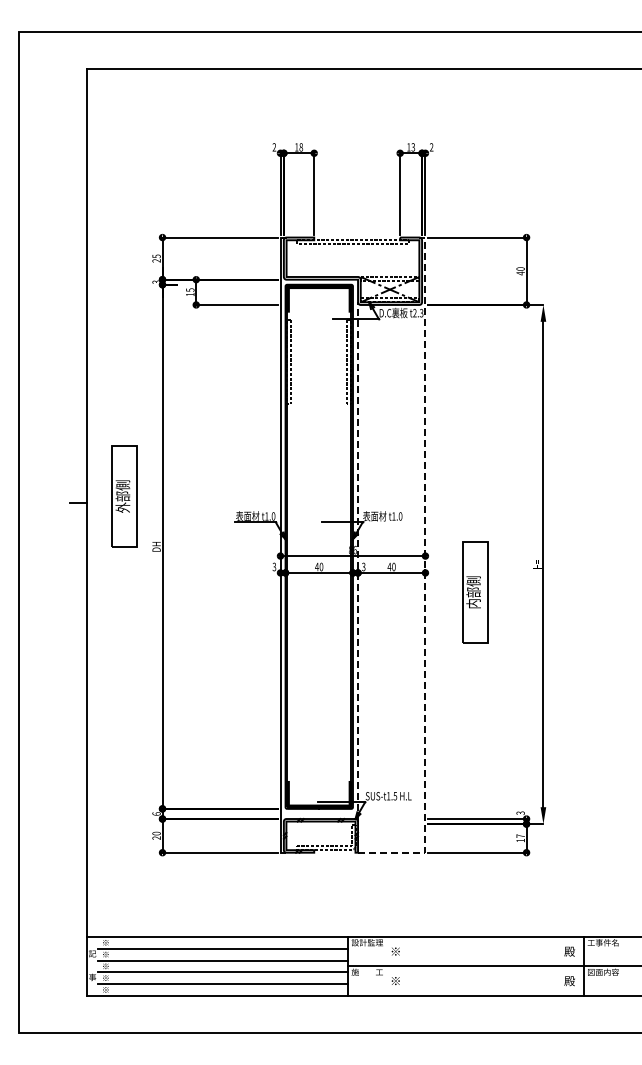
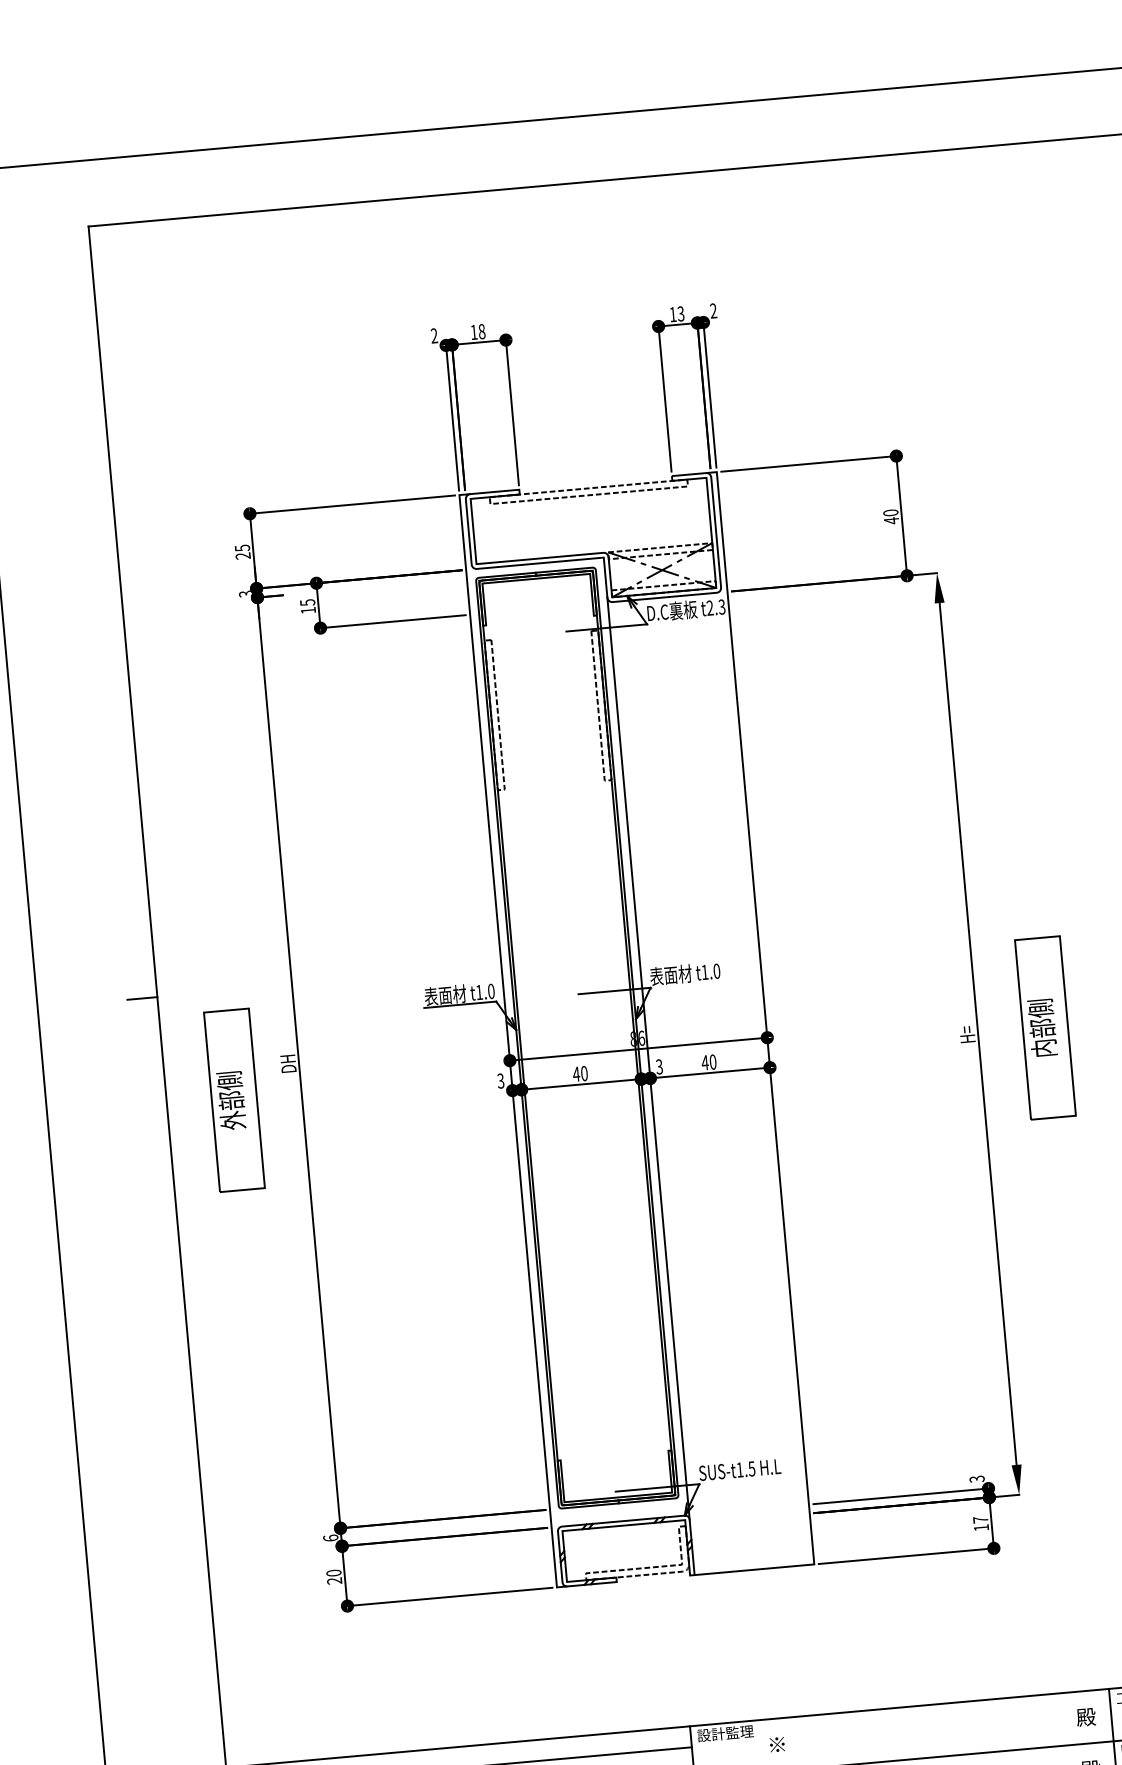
part: (124, 496) -> (234, 1100), moved
line: (358, 561) -> (649, 1057), dashed -> solid
line: (425, 576) -> (770, 1073), dashed -> solid
part: (475, 592) -> (1045, 1027), moved

